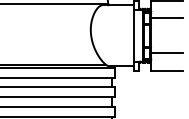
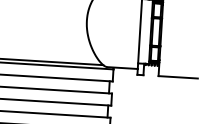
line: (166, 18) -> (181, 12), removed
line: (166, 53) -> (178, 55), removed

